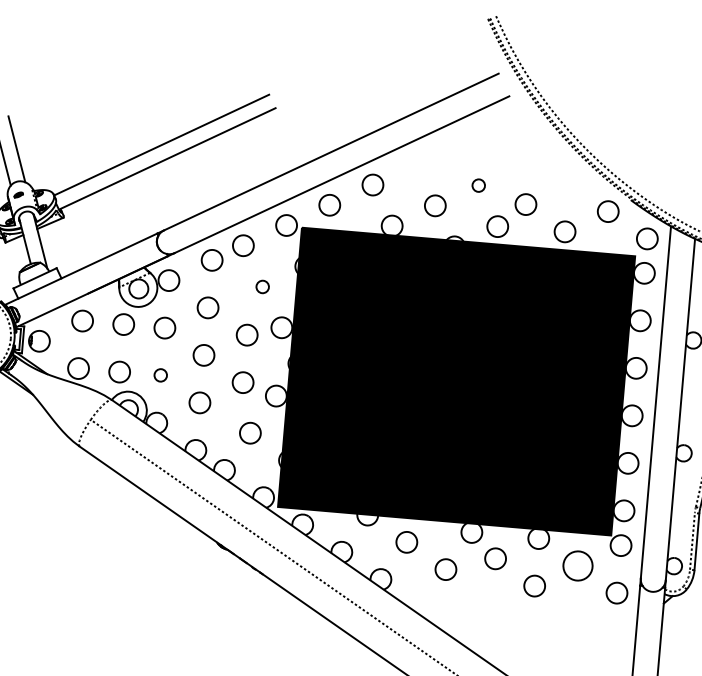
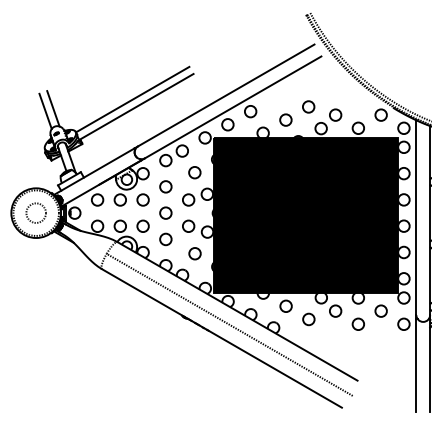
circle: (478, 184) -> (308, 106), size x1.67
circle: (262, 286) -> (194, 172), size x1.67
circle: (159, 374) -> (142, 225), size x1.67
circle: (576, 564) -> (380, 310), size x0.71

